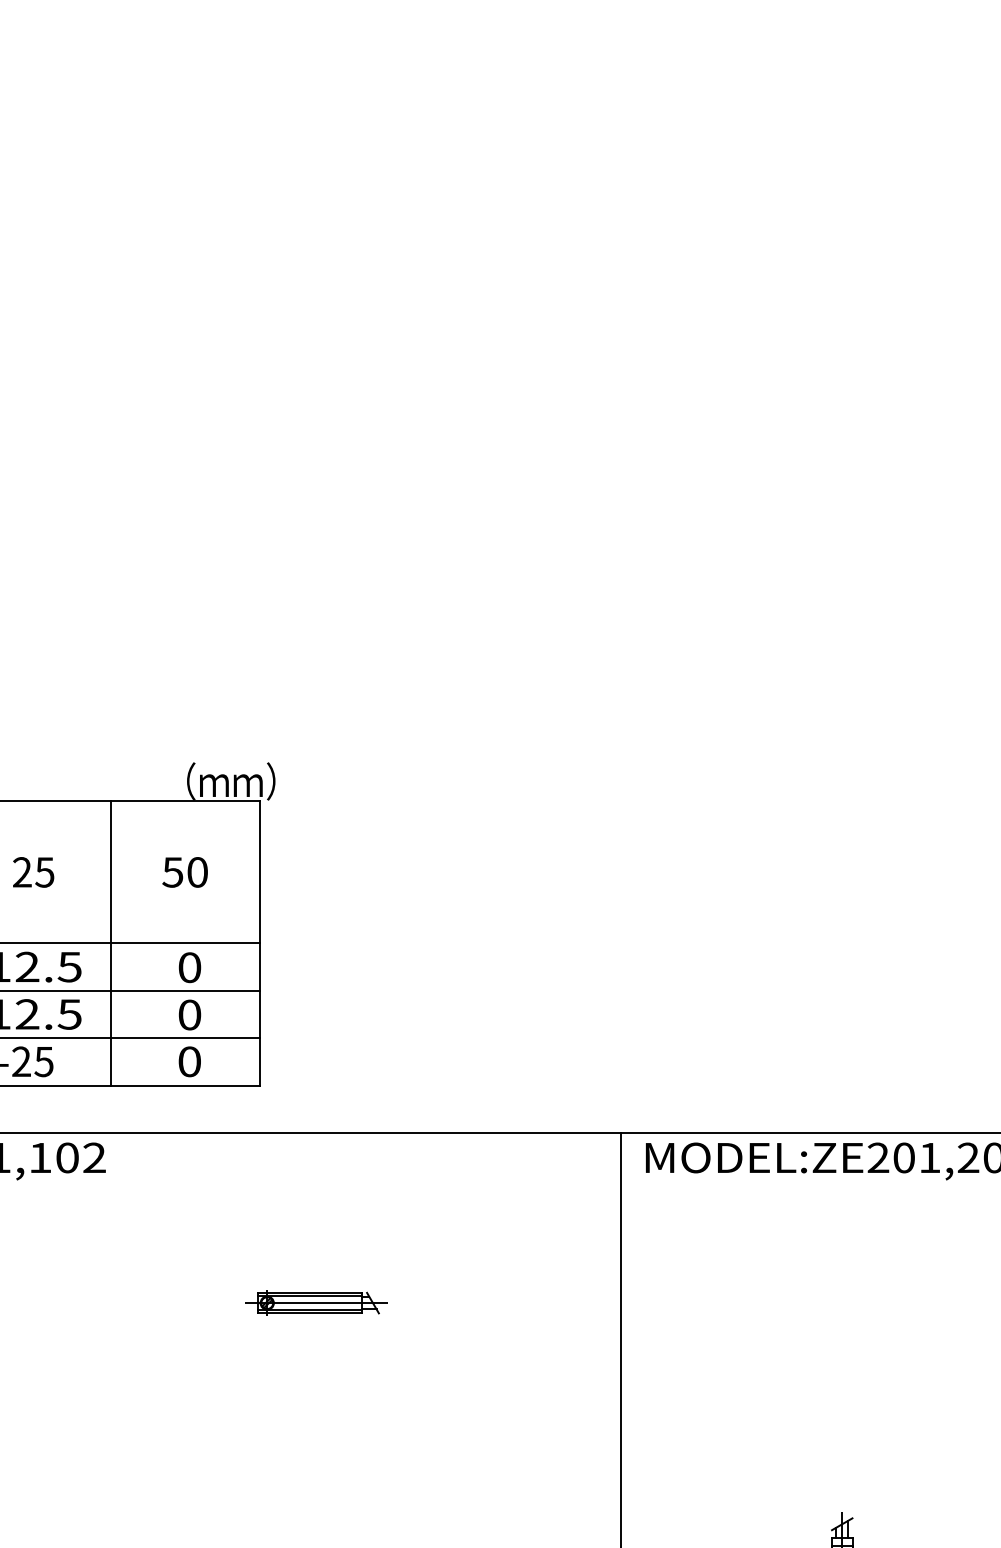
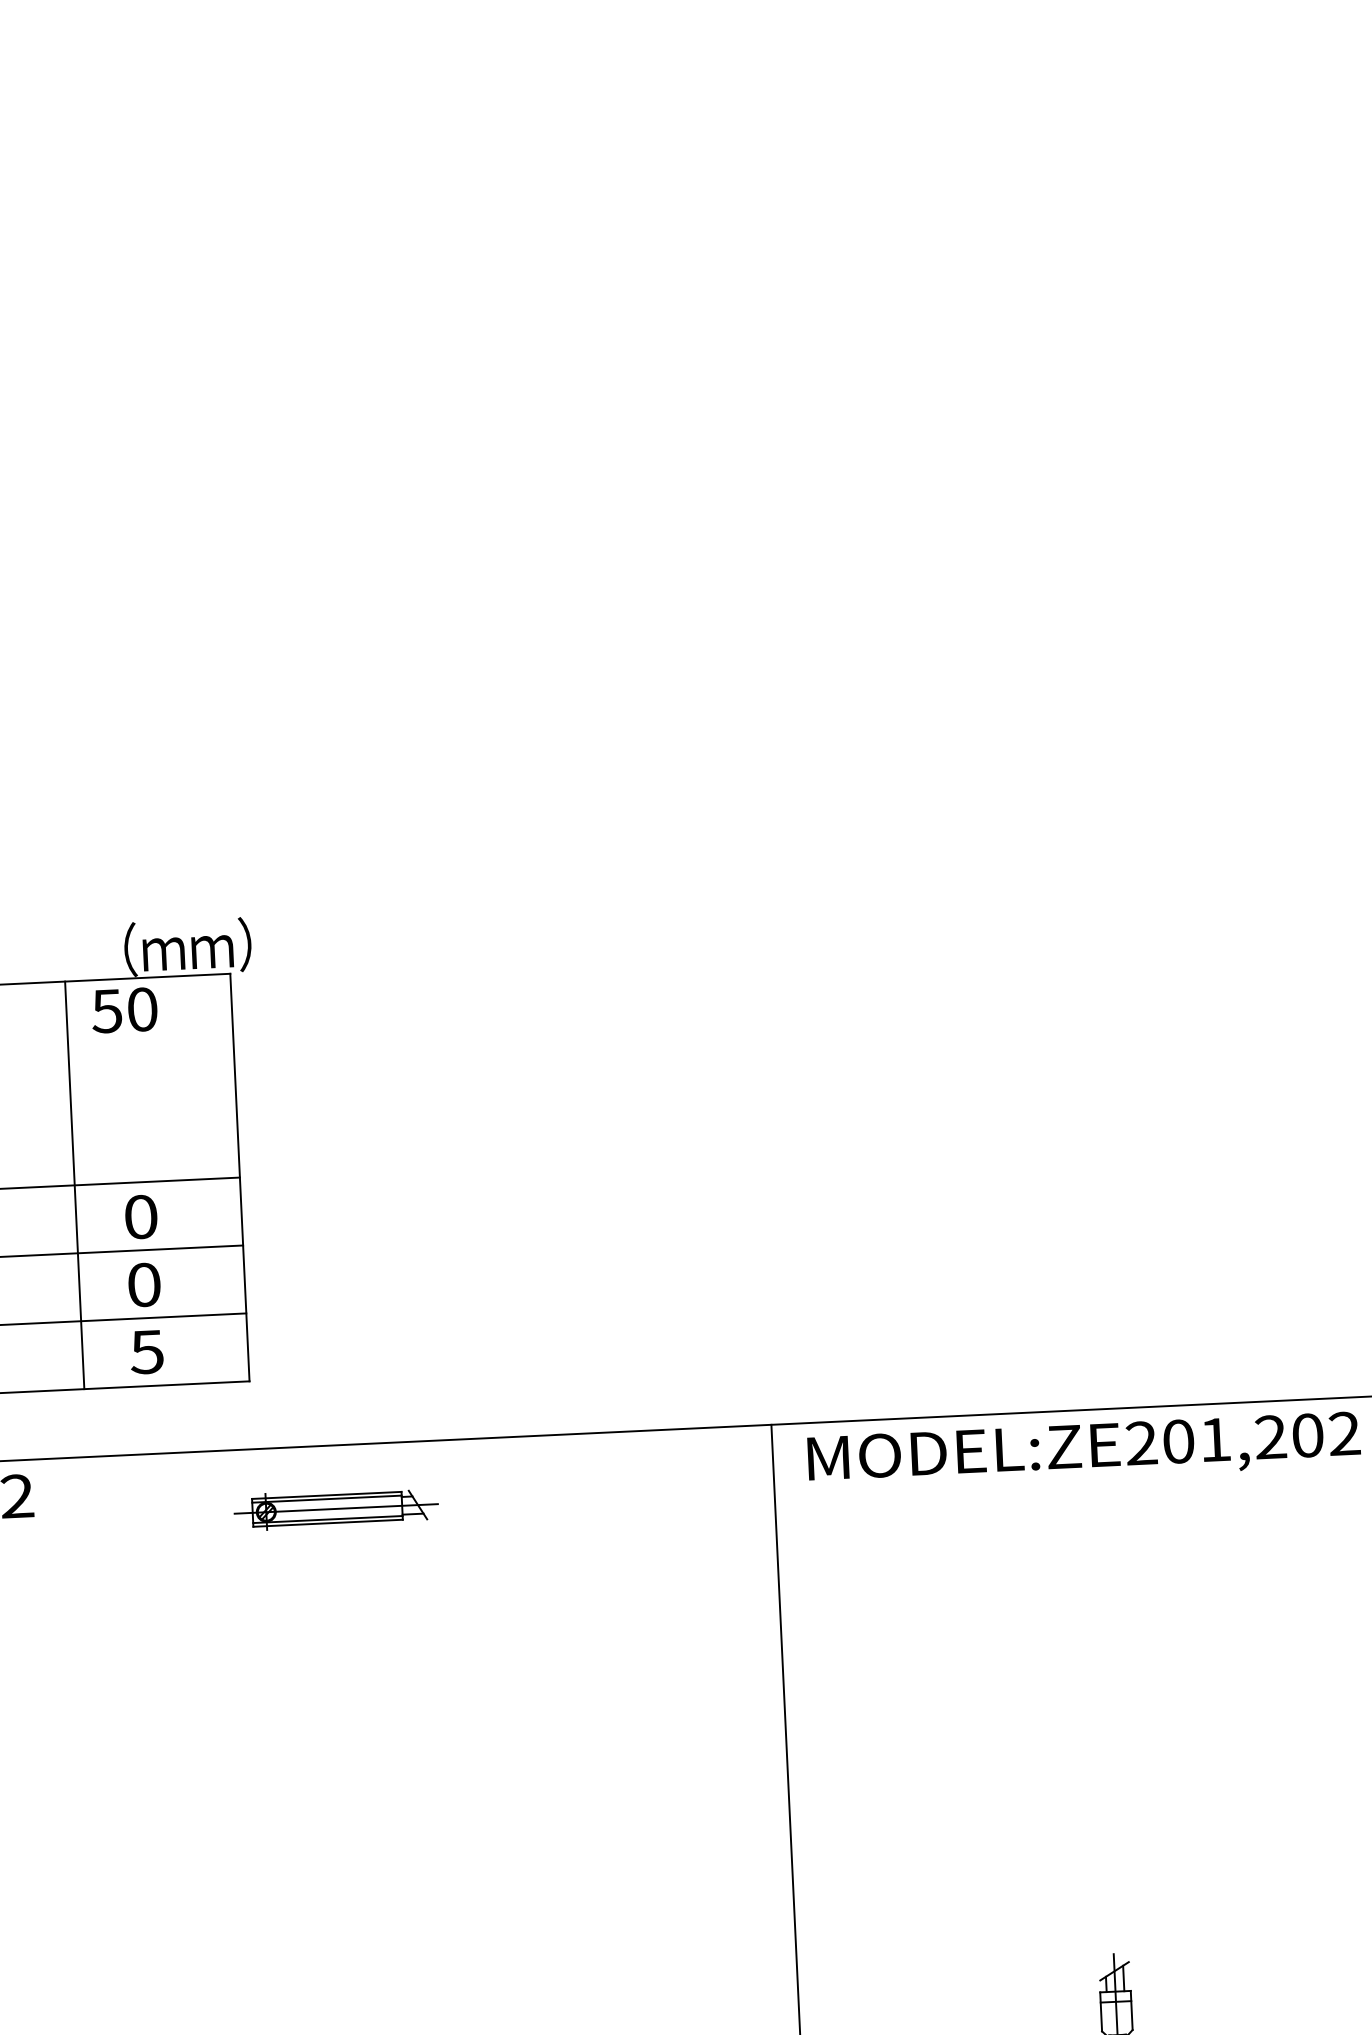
text: (184, 872) -> (123, 1010), moved
line: (110, 943) -> (74, 1185), moved
text: (188, 1061) -> (145, 1351), 0 -> 5
part: (316, 1302) -> (336, 1507), moved

